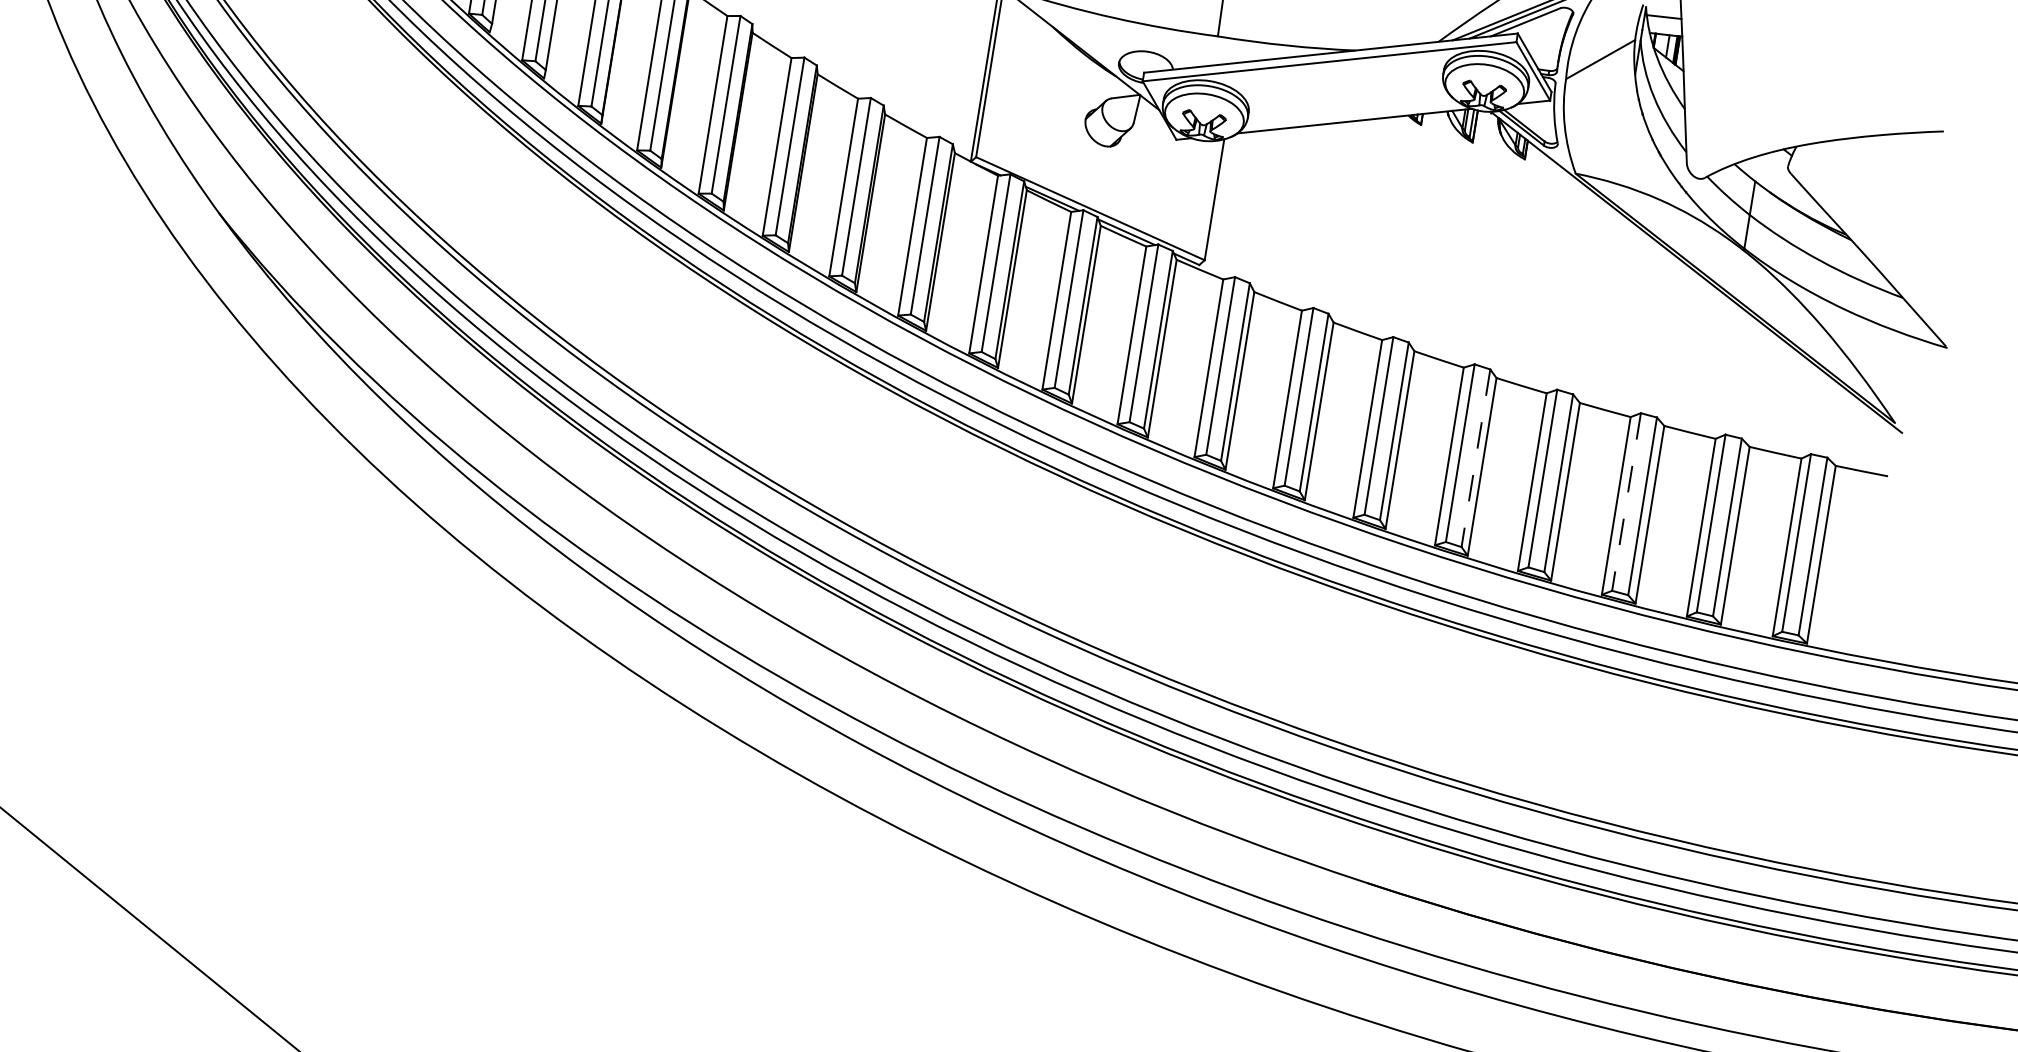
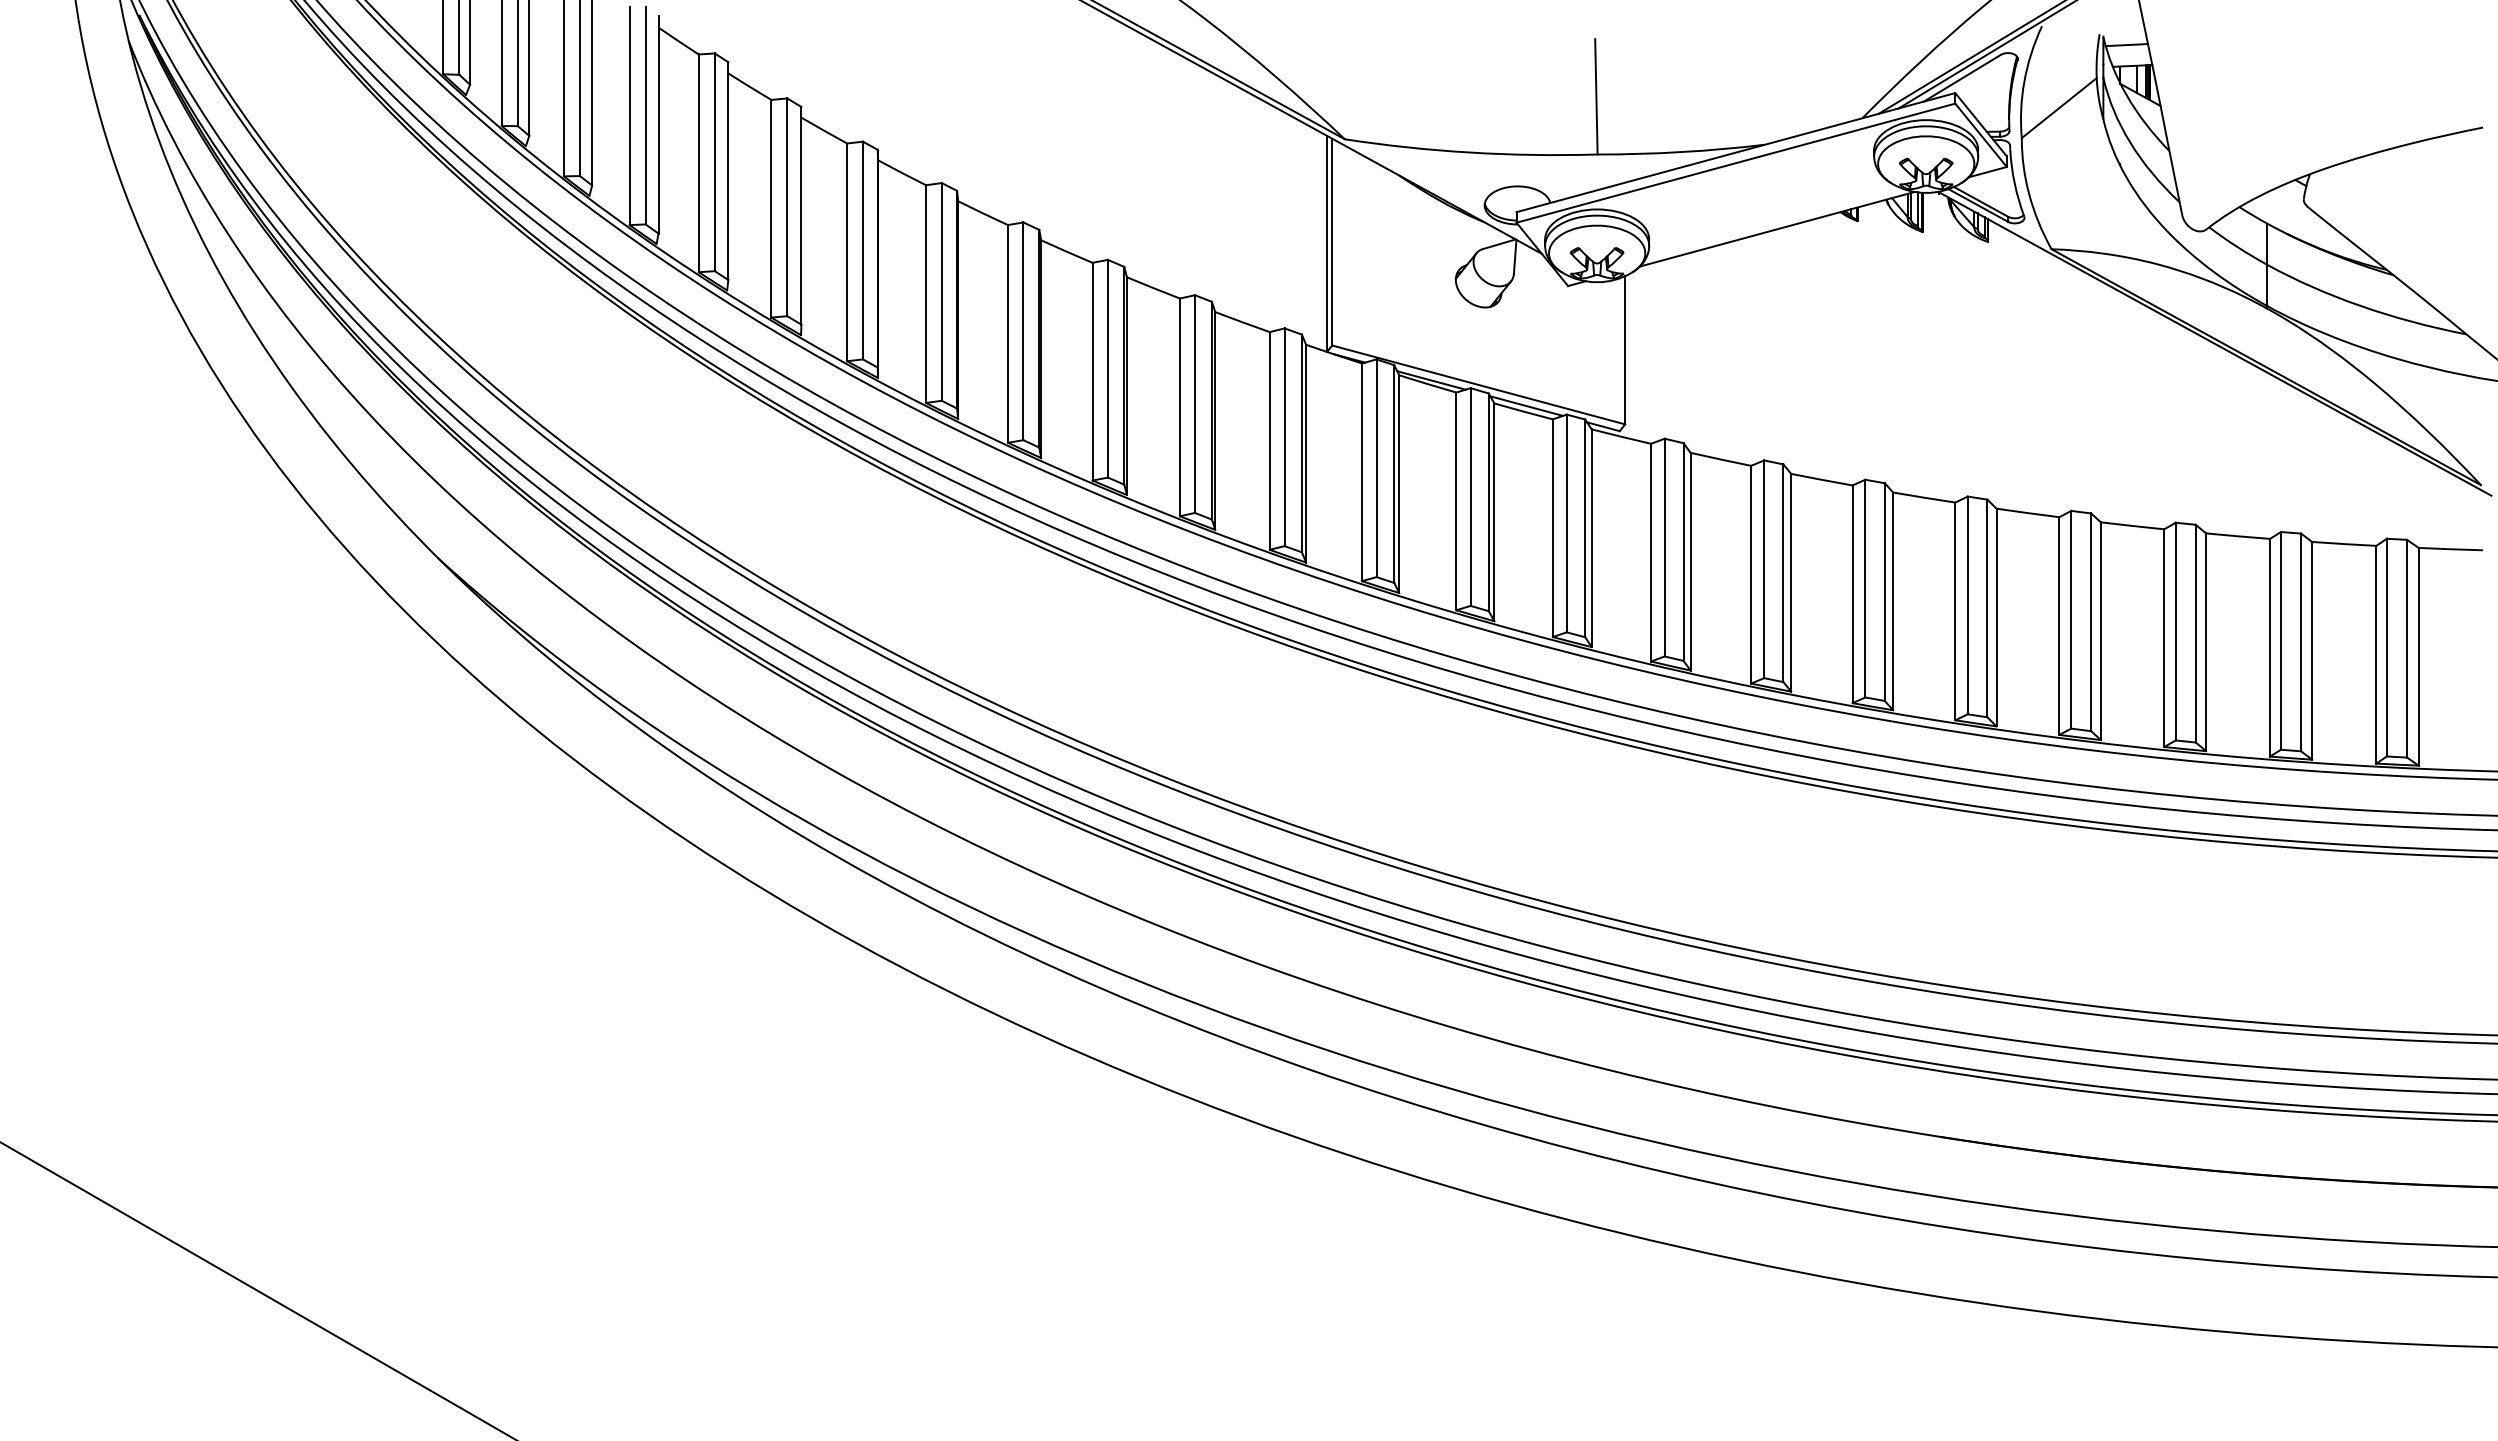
line: (1475, 458) -> (1987, 608), dashed -> solid
line: (1626, 501) -> (2175, 631), dashed -> solid

